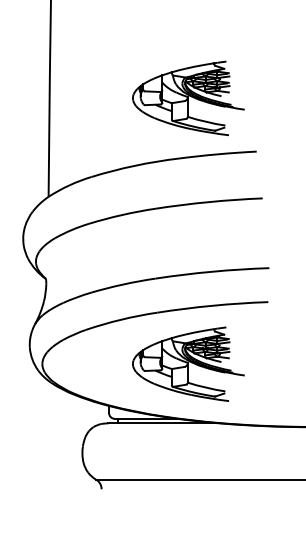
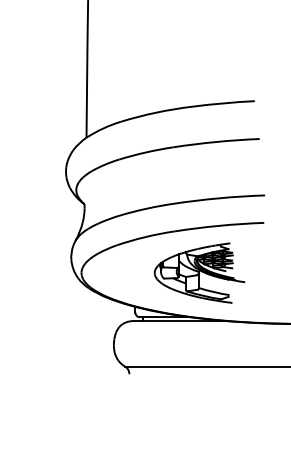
part: (188, 97) -> (199, 57), removed

